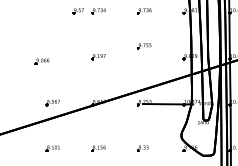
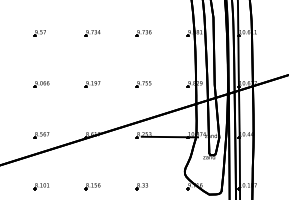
part: (78, 11) -> (39, 33), moved
part: (144, 46) -> (143, 84), moved
part: (42, 61) -> (41, 84), moved

